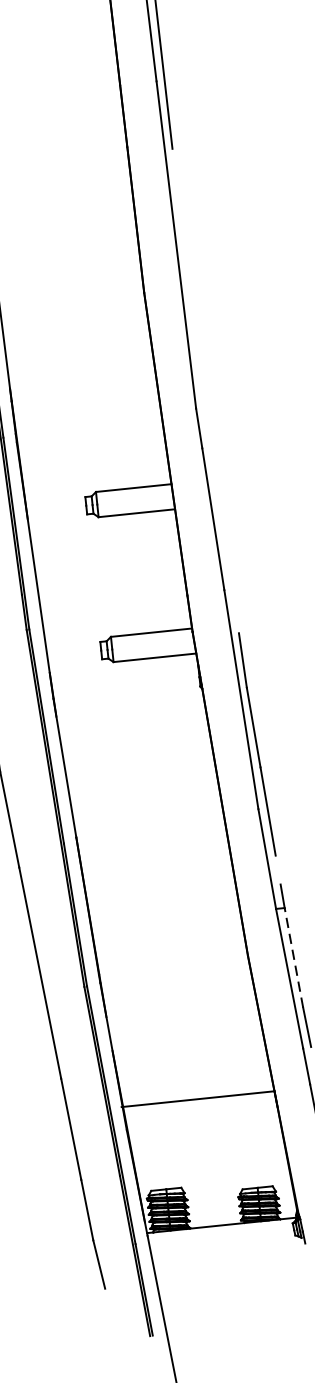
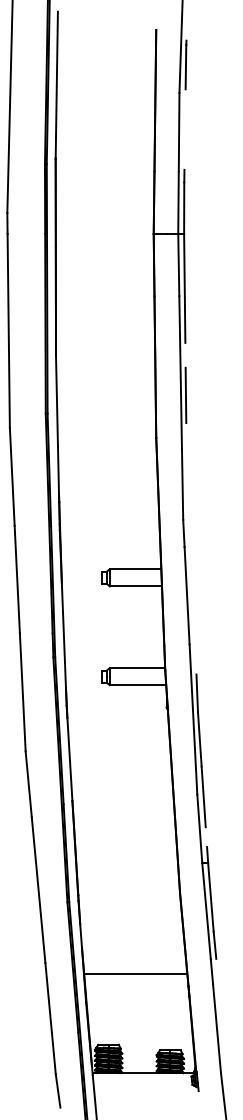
line: (180, 225) -> (185, 395), added
line: (293, 957) -> (210, 897), dashed -> solid
line: (196, 1099) -> (135, 974), moved

